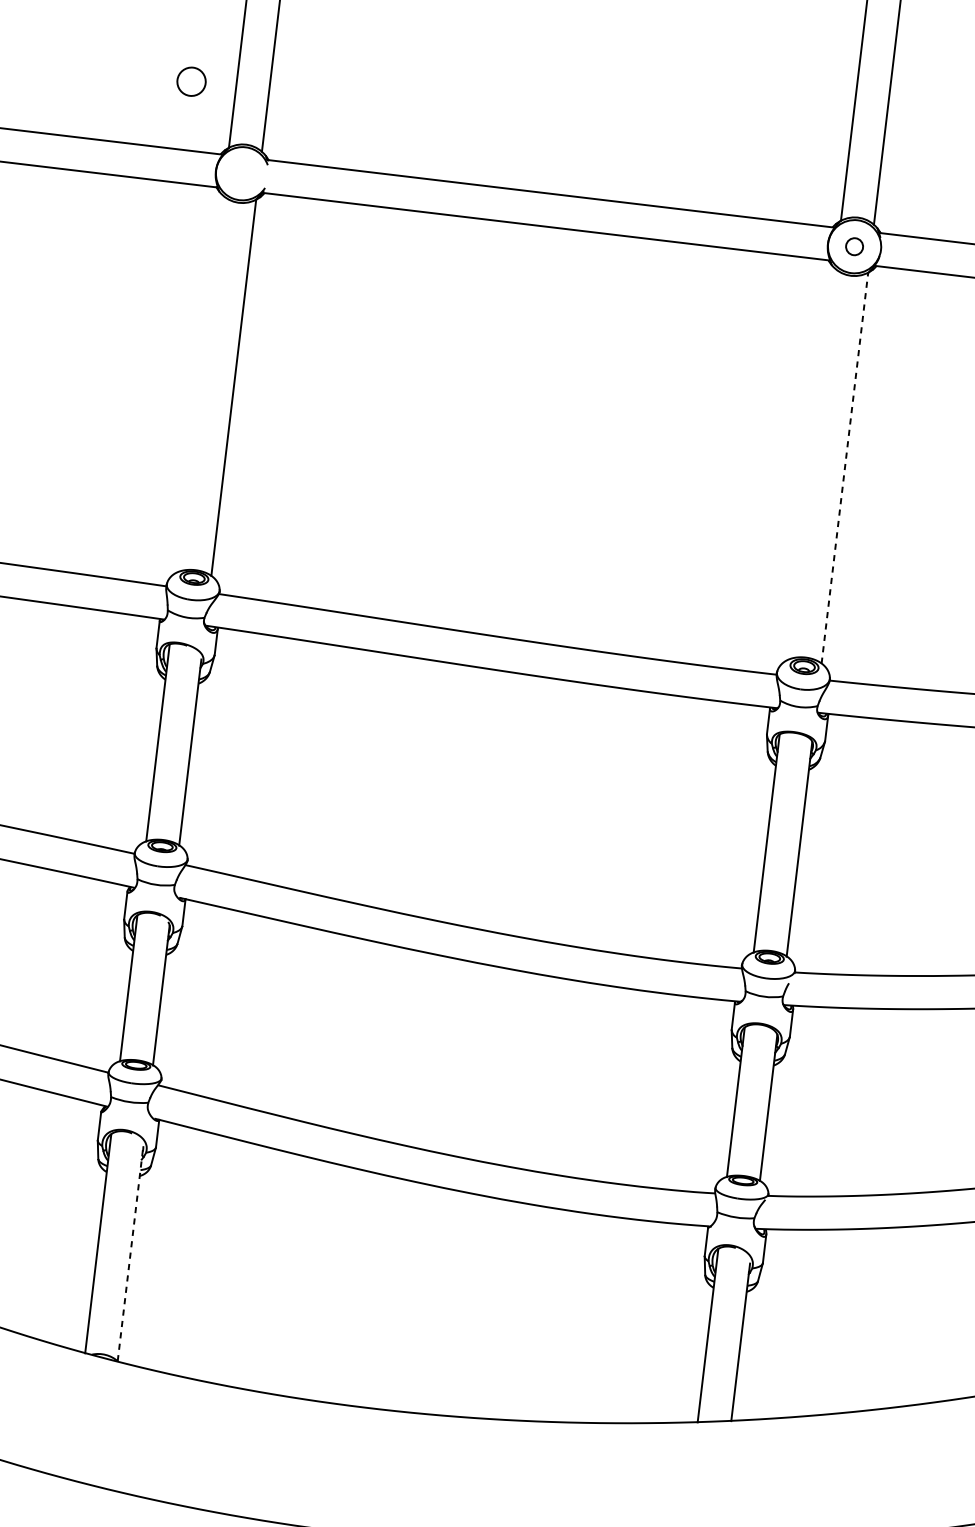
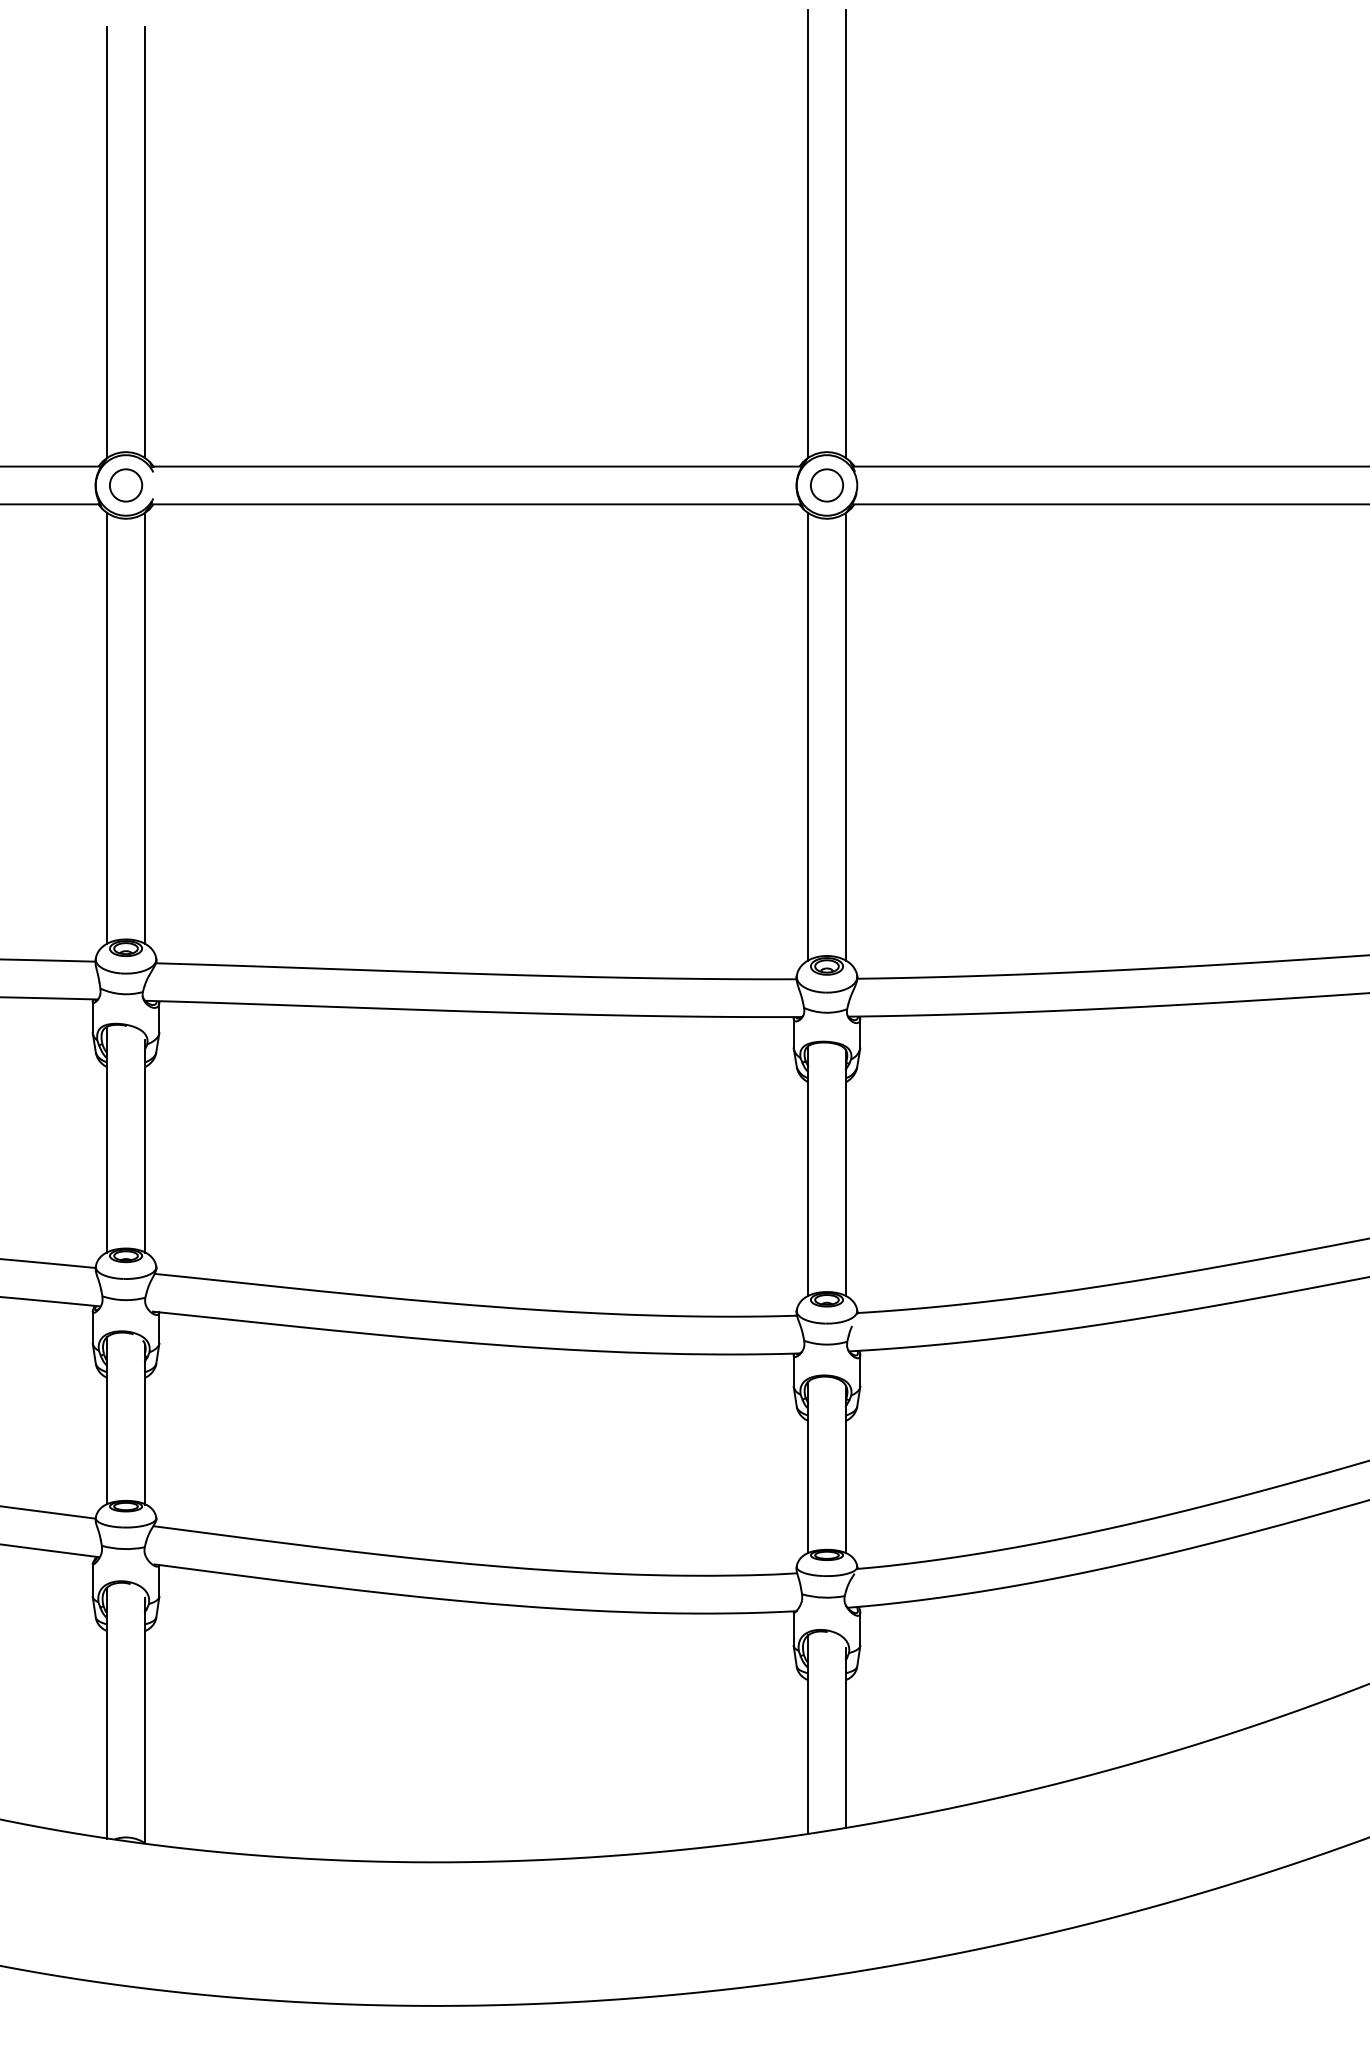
circle: (191, 81) -> (126, 485), moved
circle: (854, 246) -> (826, 485), size x1.67
line: (201, 384) -> (107, 728), added
line: (812, 463) -> (808, 736), added
line: (844, 467) -> (845, 736), dashed -> solid
line: (130, 1253) -> (144, 1720), dashed -> solid

